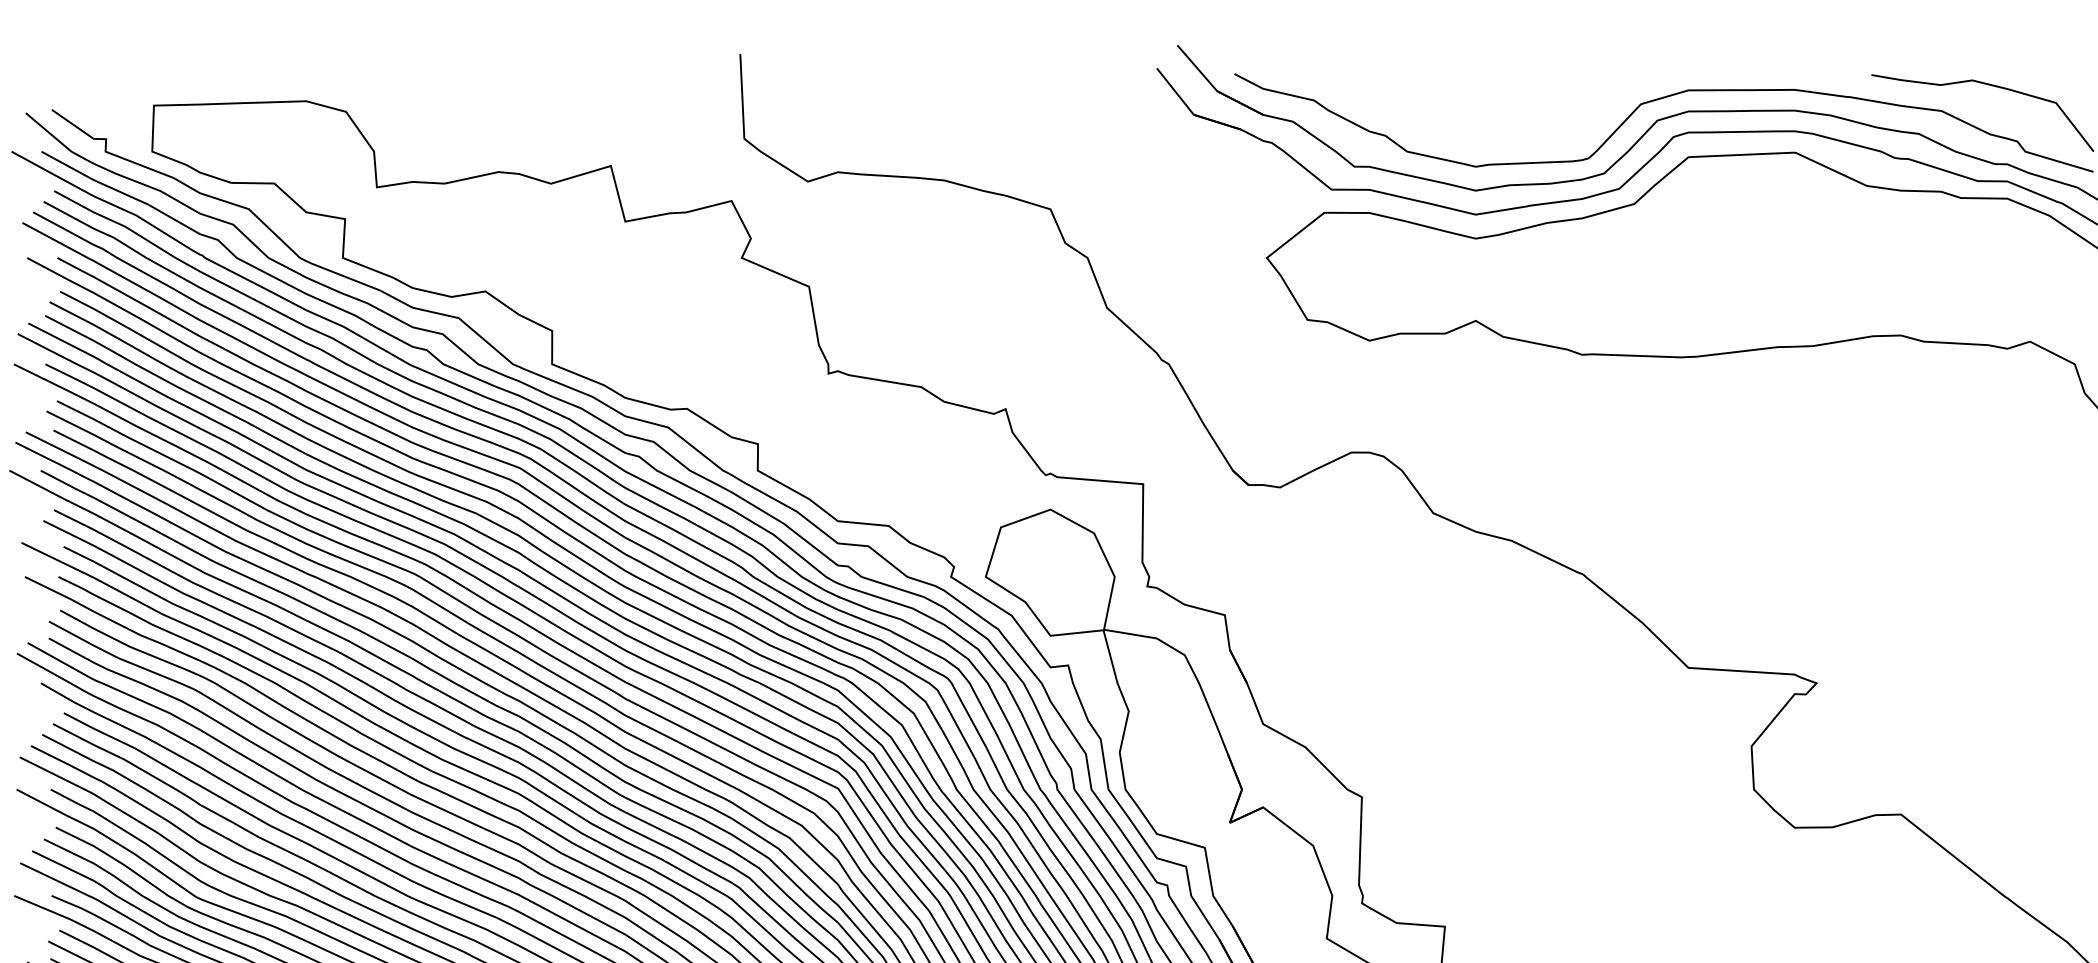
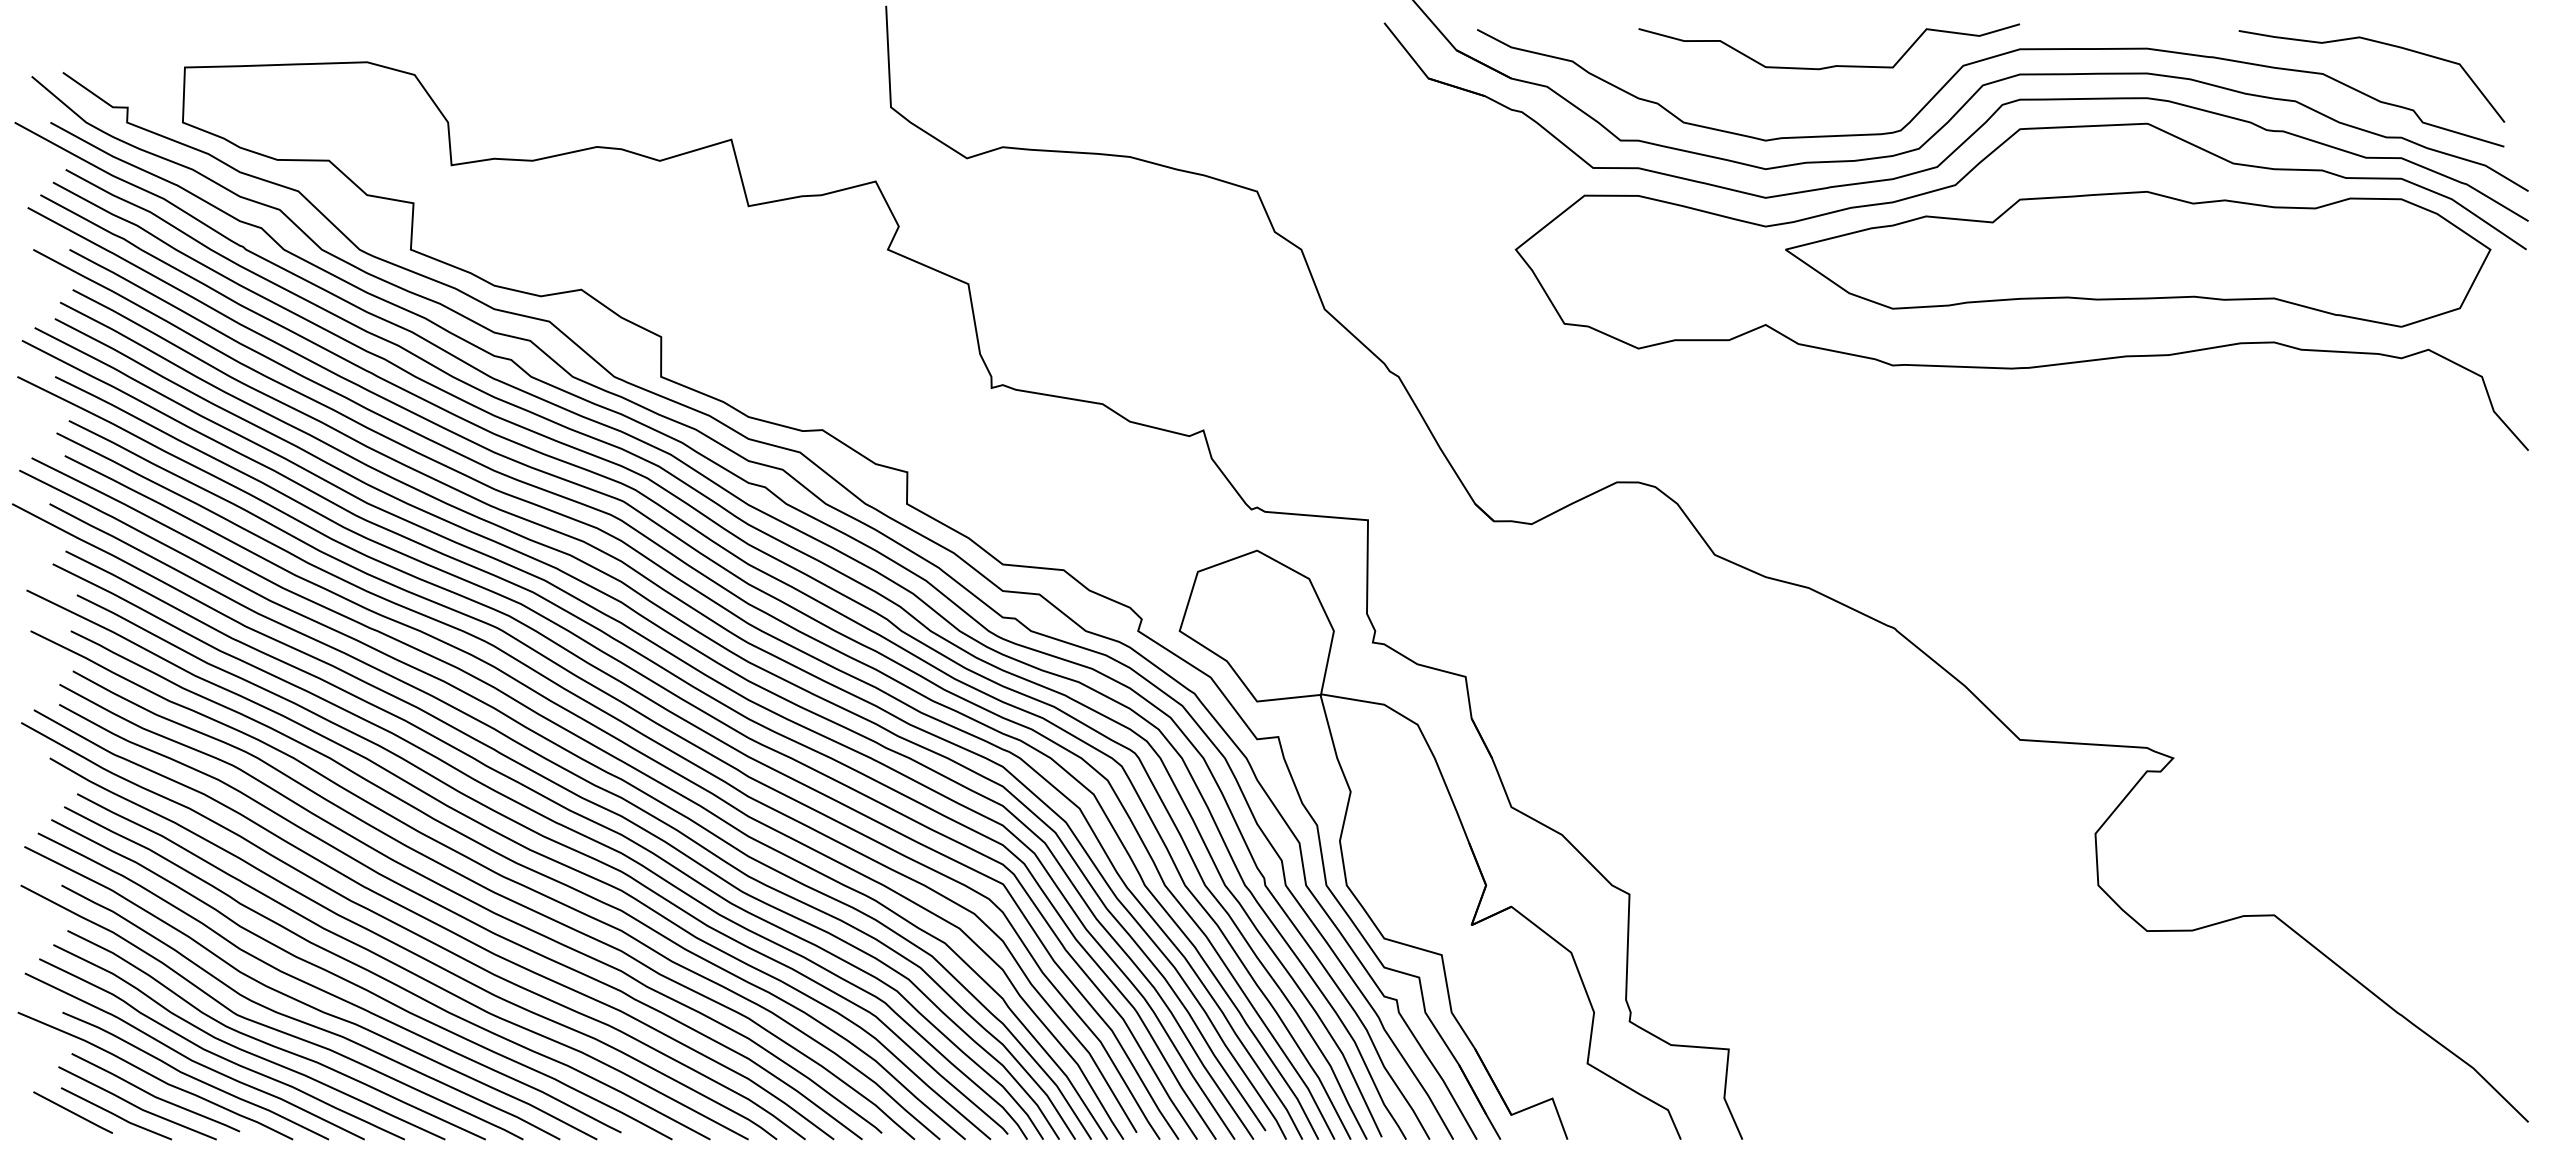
curve: (1531, 103) -> (1832, 65), added
part: (1787, 266) -> (2138, 259), added

